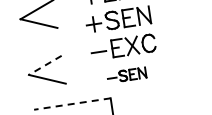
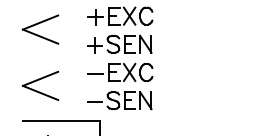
line: (45, 65) -> (40, 78), dashed -> solid
part: (126, 75) -> (119, 100), size x1.67
line: (72, 104) -> (61, 121), dashed -> solid

